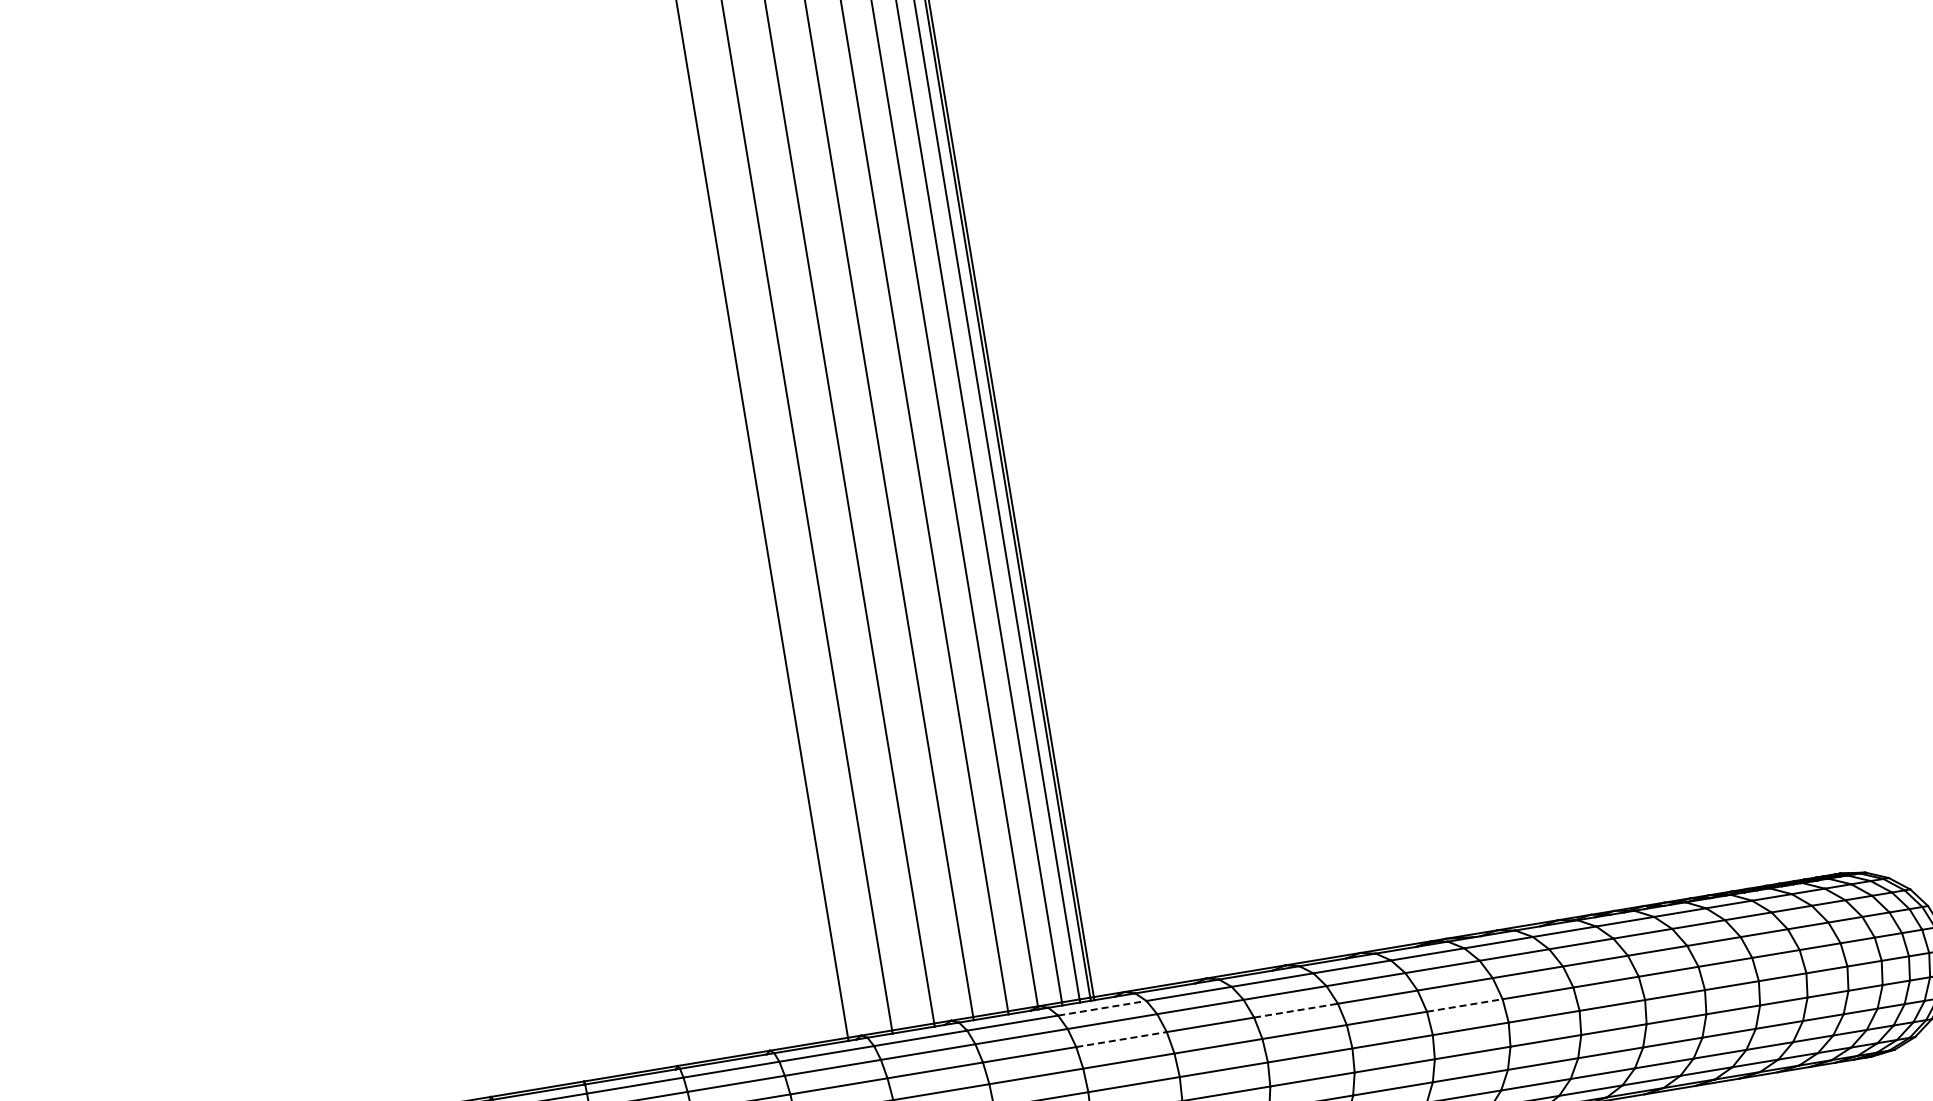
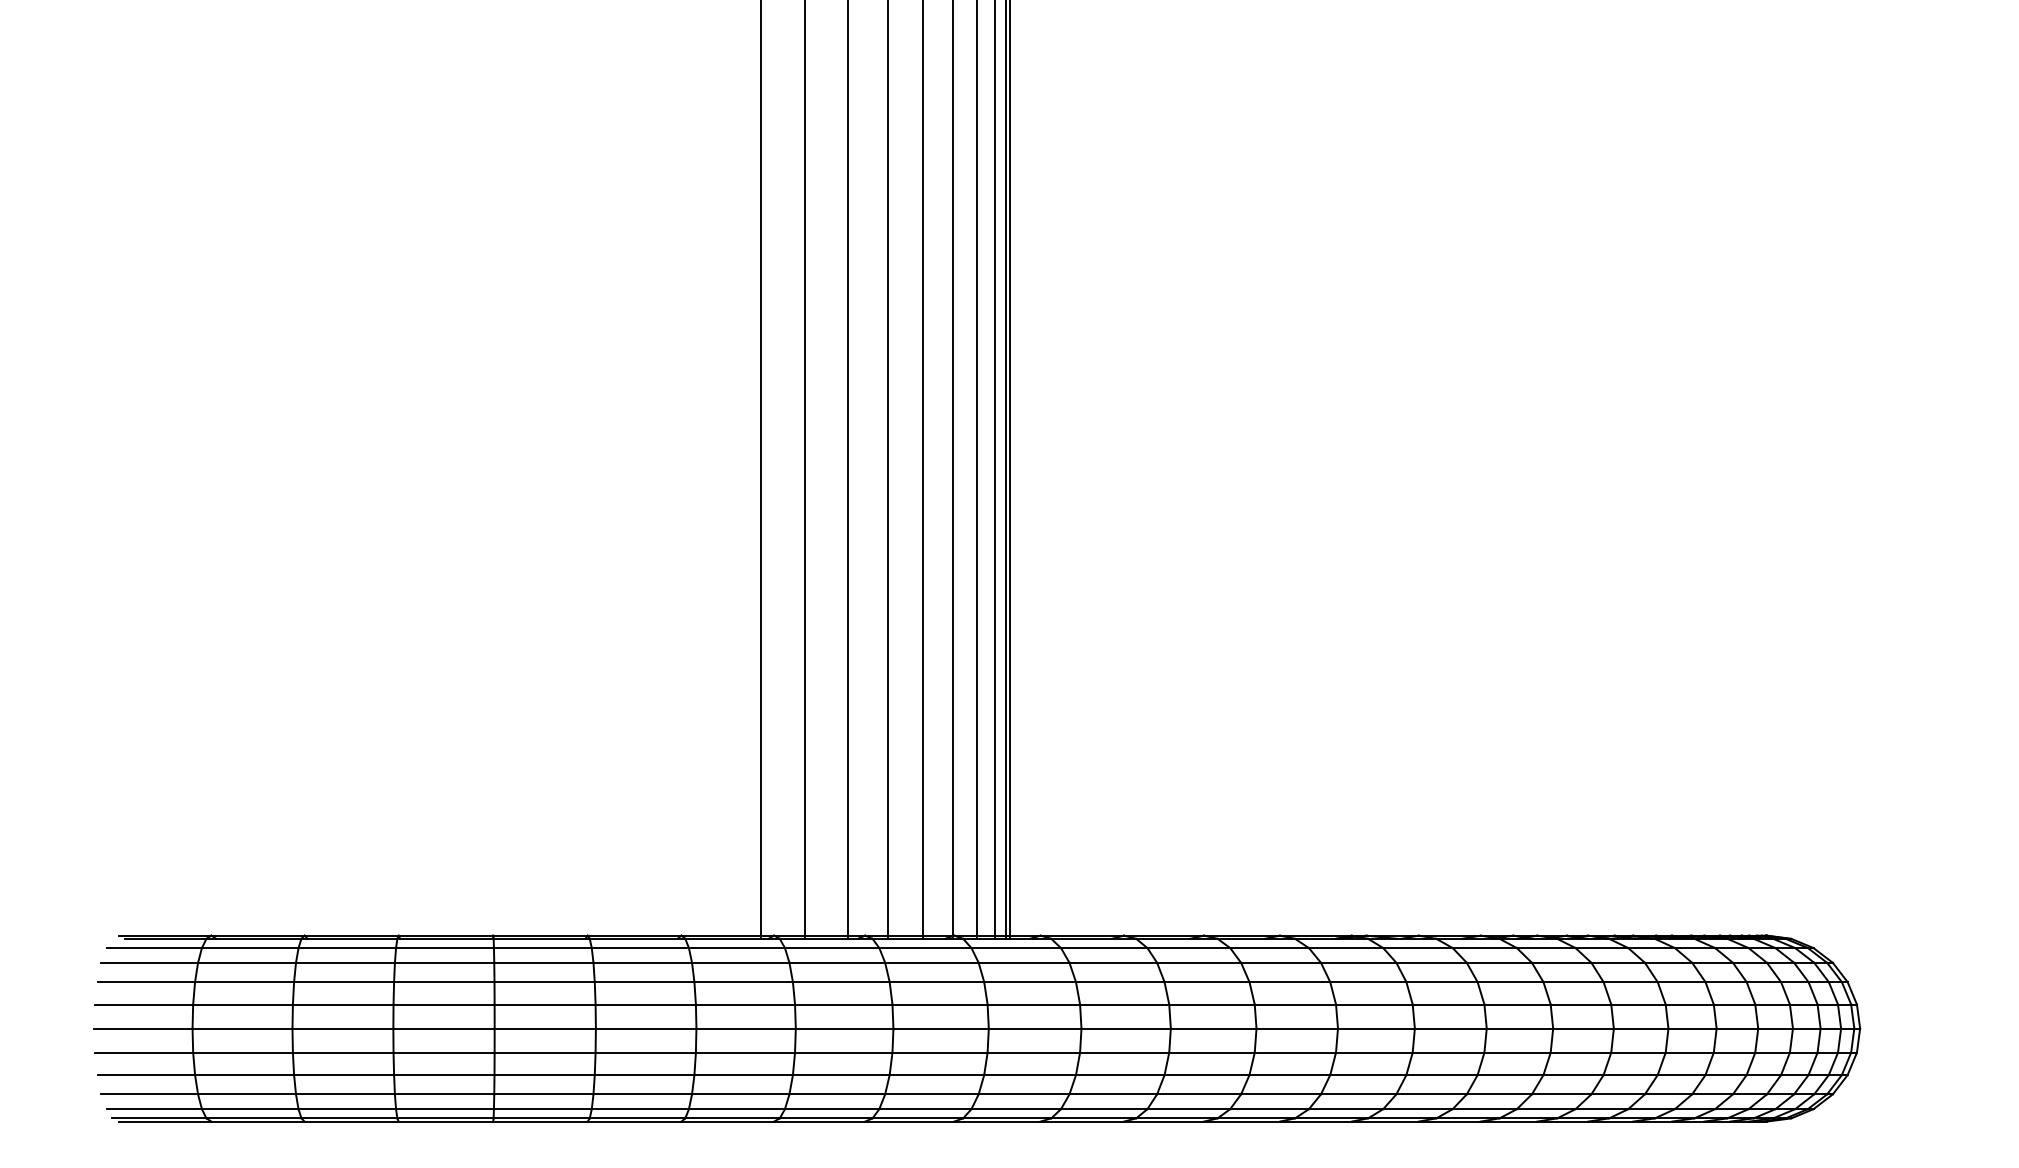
line: (1464, 1005) -> (1374, 1004), dashed -> solid
line: (1102, 1008) -> (1016, 948), dashed -> solid
line: (1296, 1011) -> (1207, 982), dashed -> solid
line: (1121, 1039) -> (1030, 982), dashed -> solid

